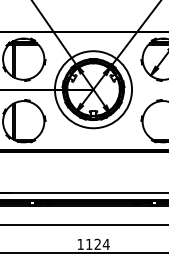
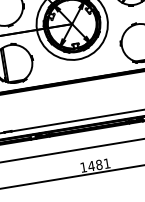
text: (97, 244) -> (99, 165), 1124 -> 1481

